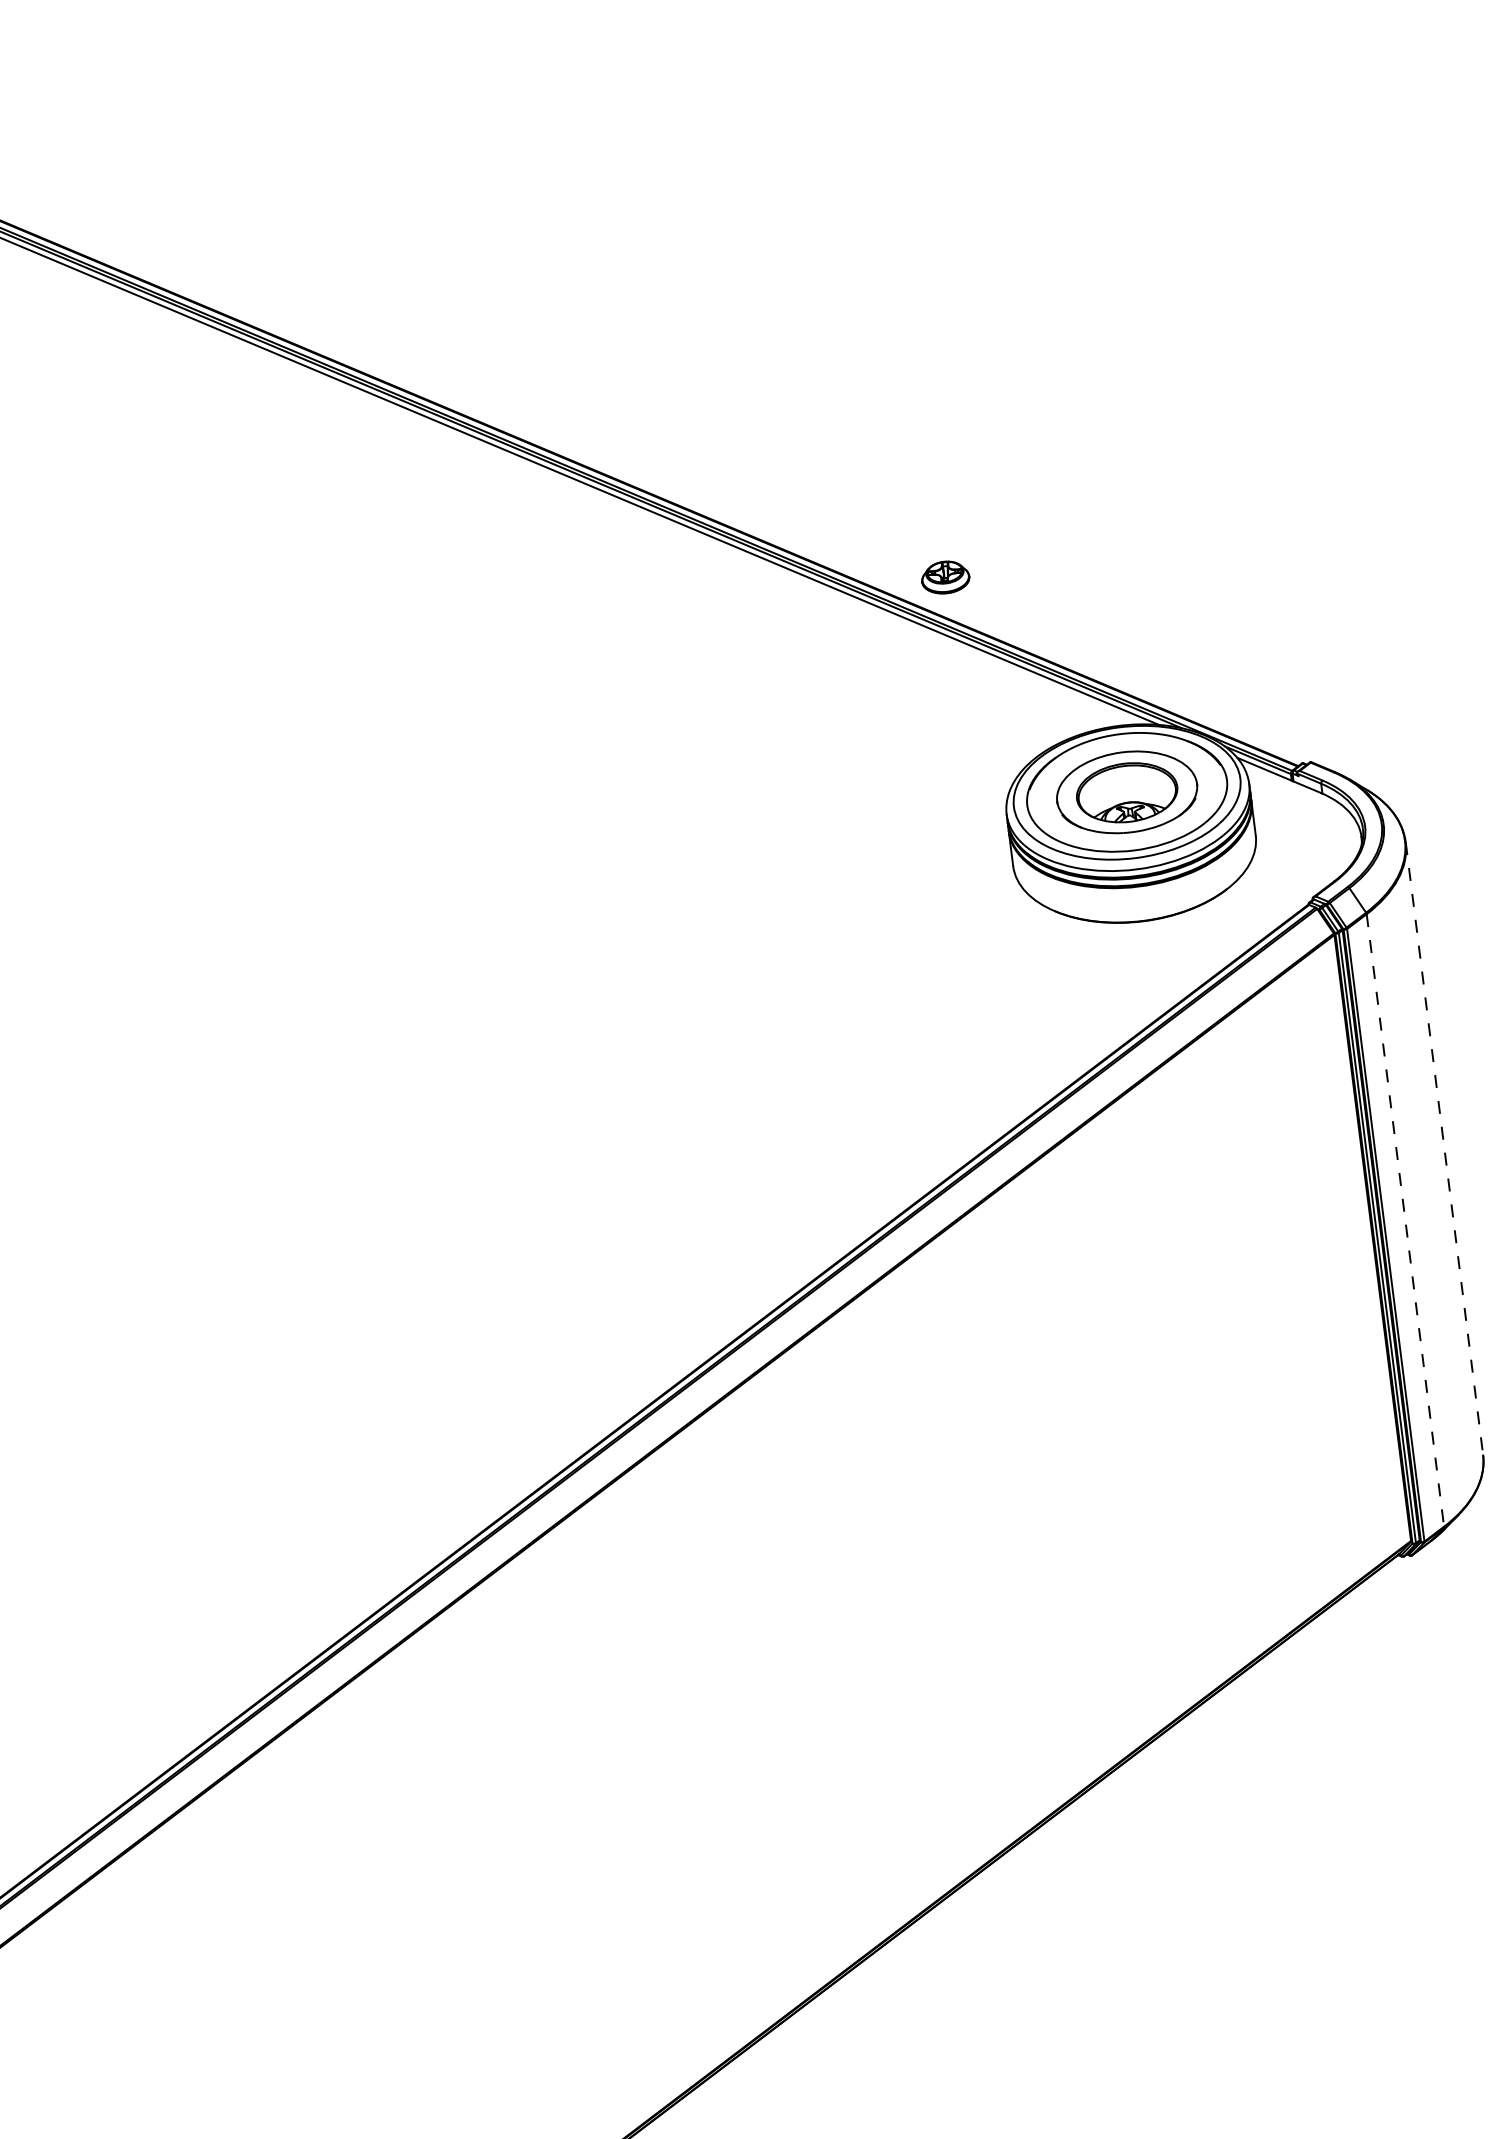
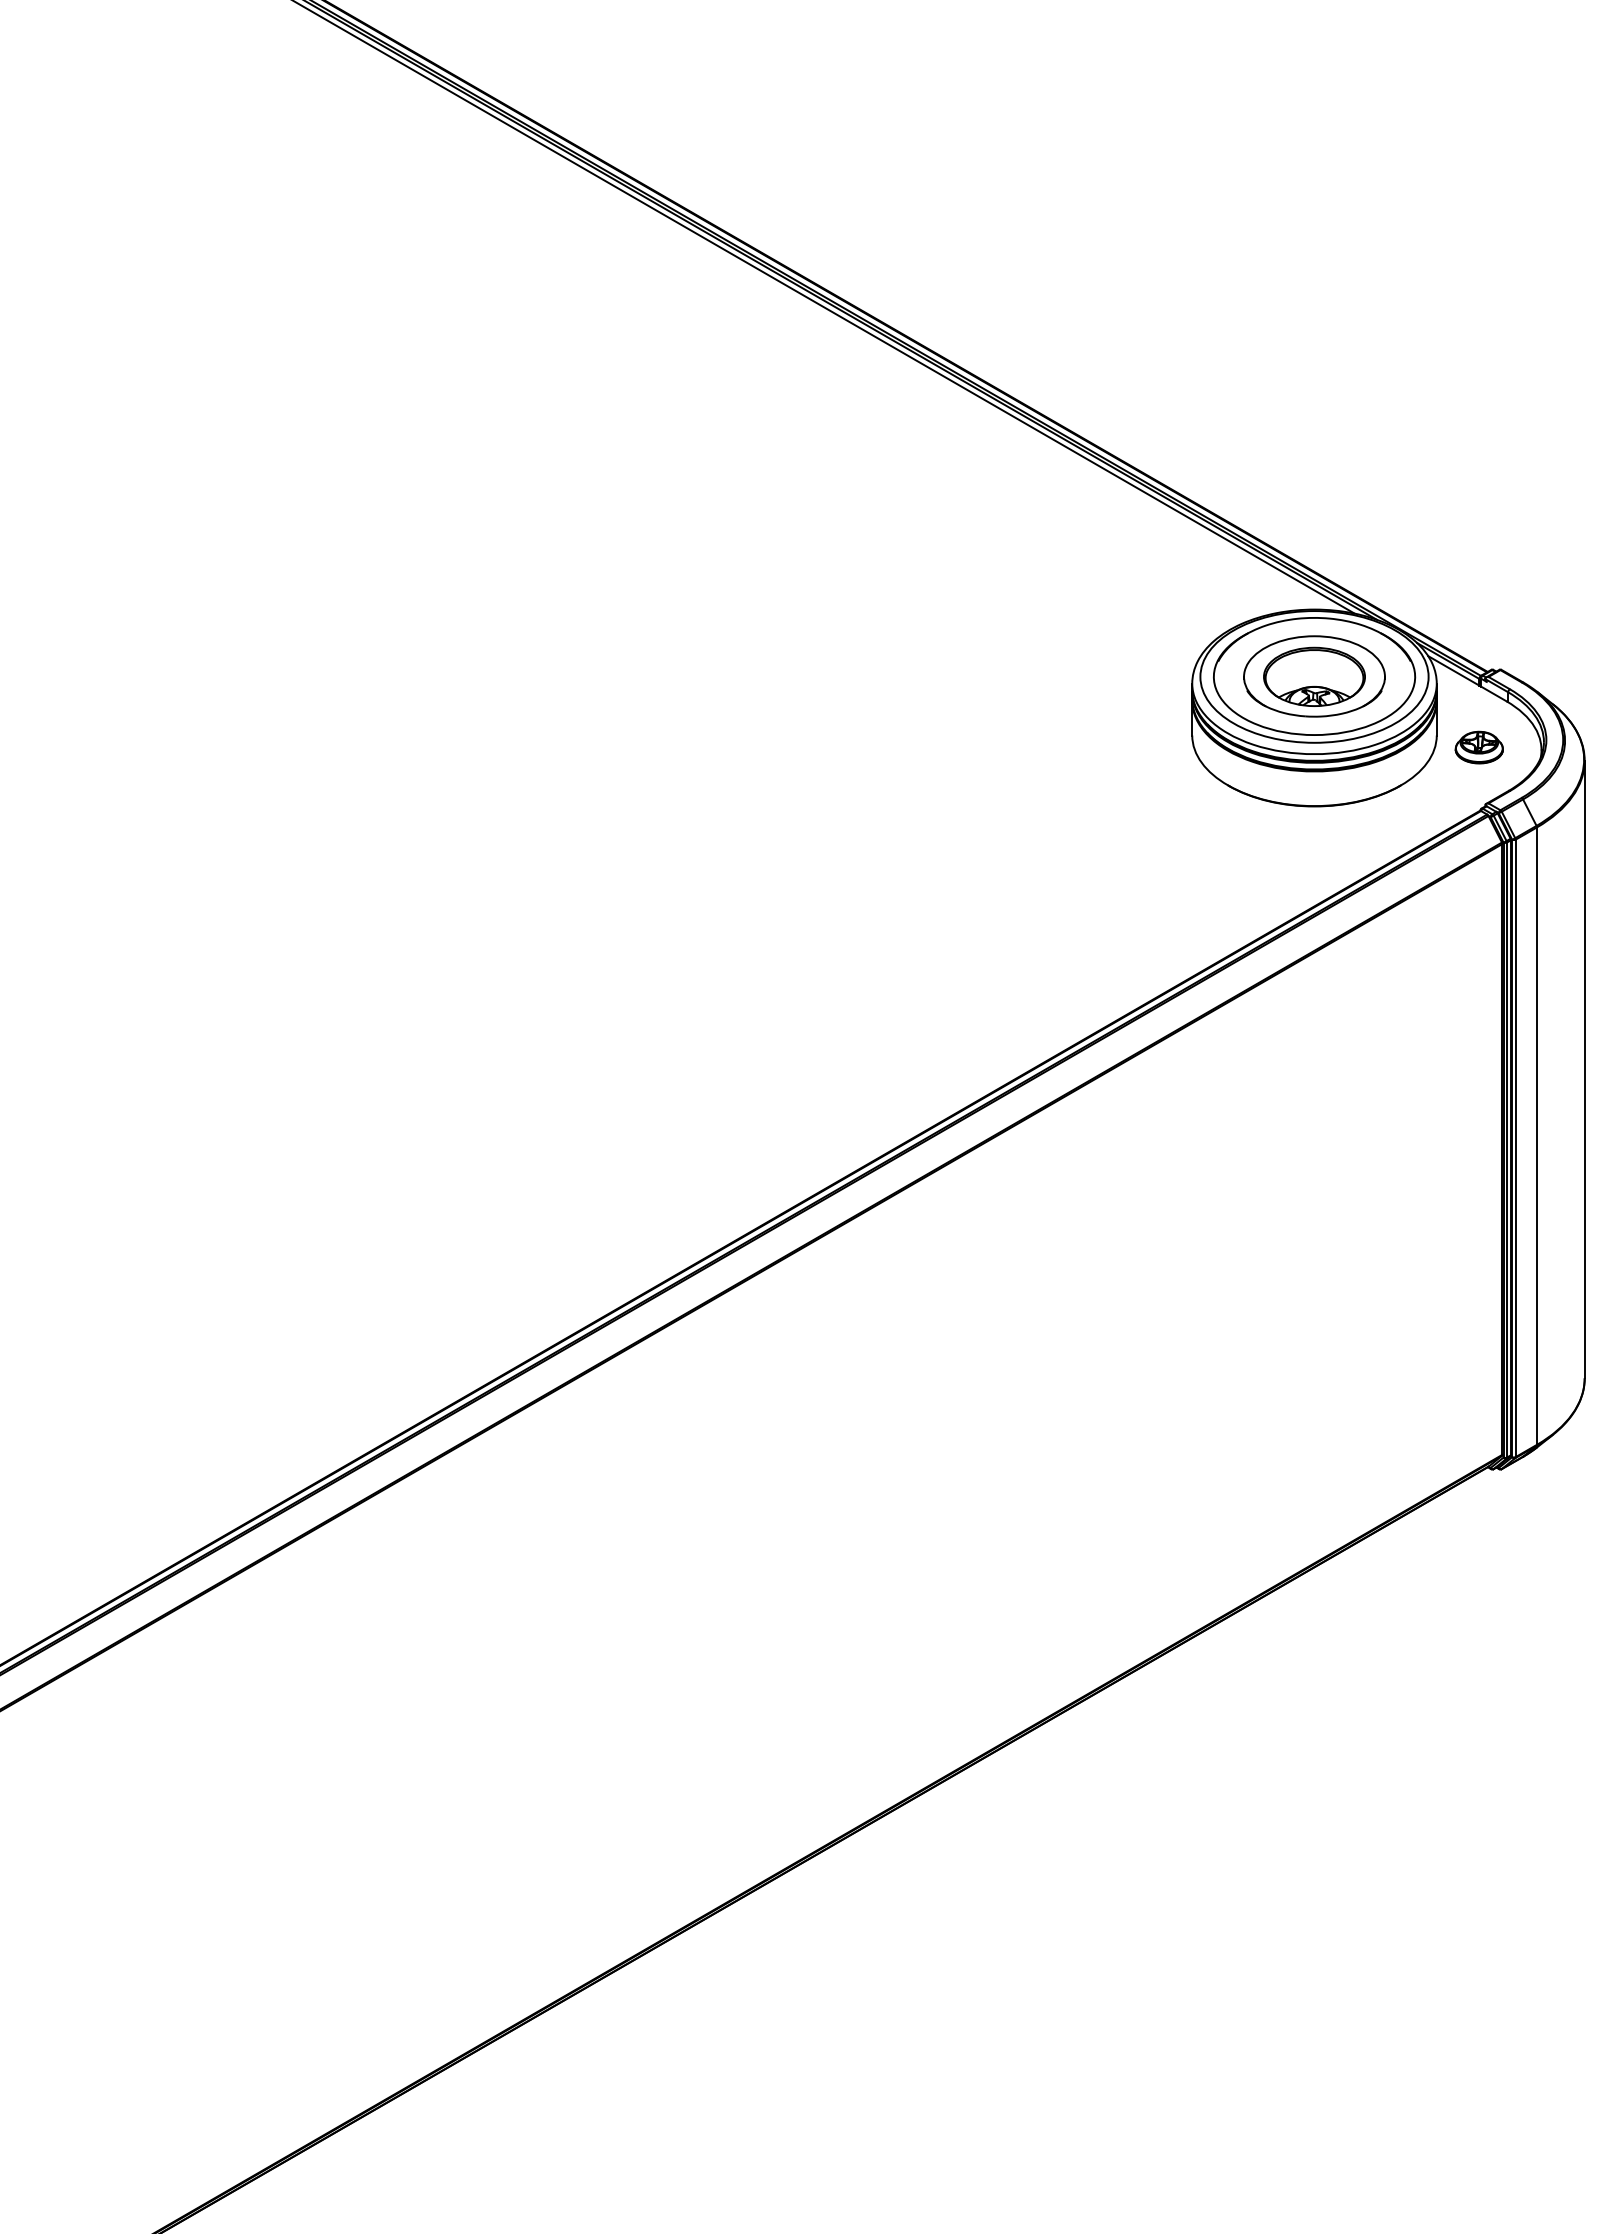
part: (944, 577) -> (1478, 747), moved
line: (1444, 1148) -> (1584, 1069), dashed -> solid
line: (1404, 1220) -> (1536, 1136), dashed -> solid

